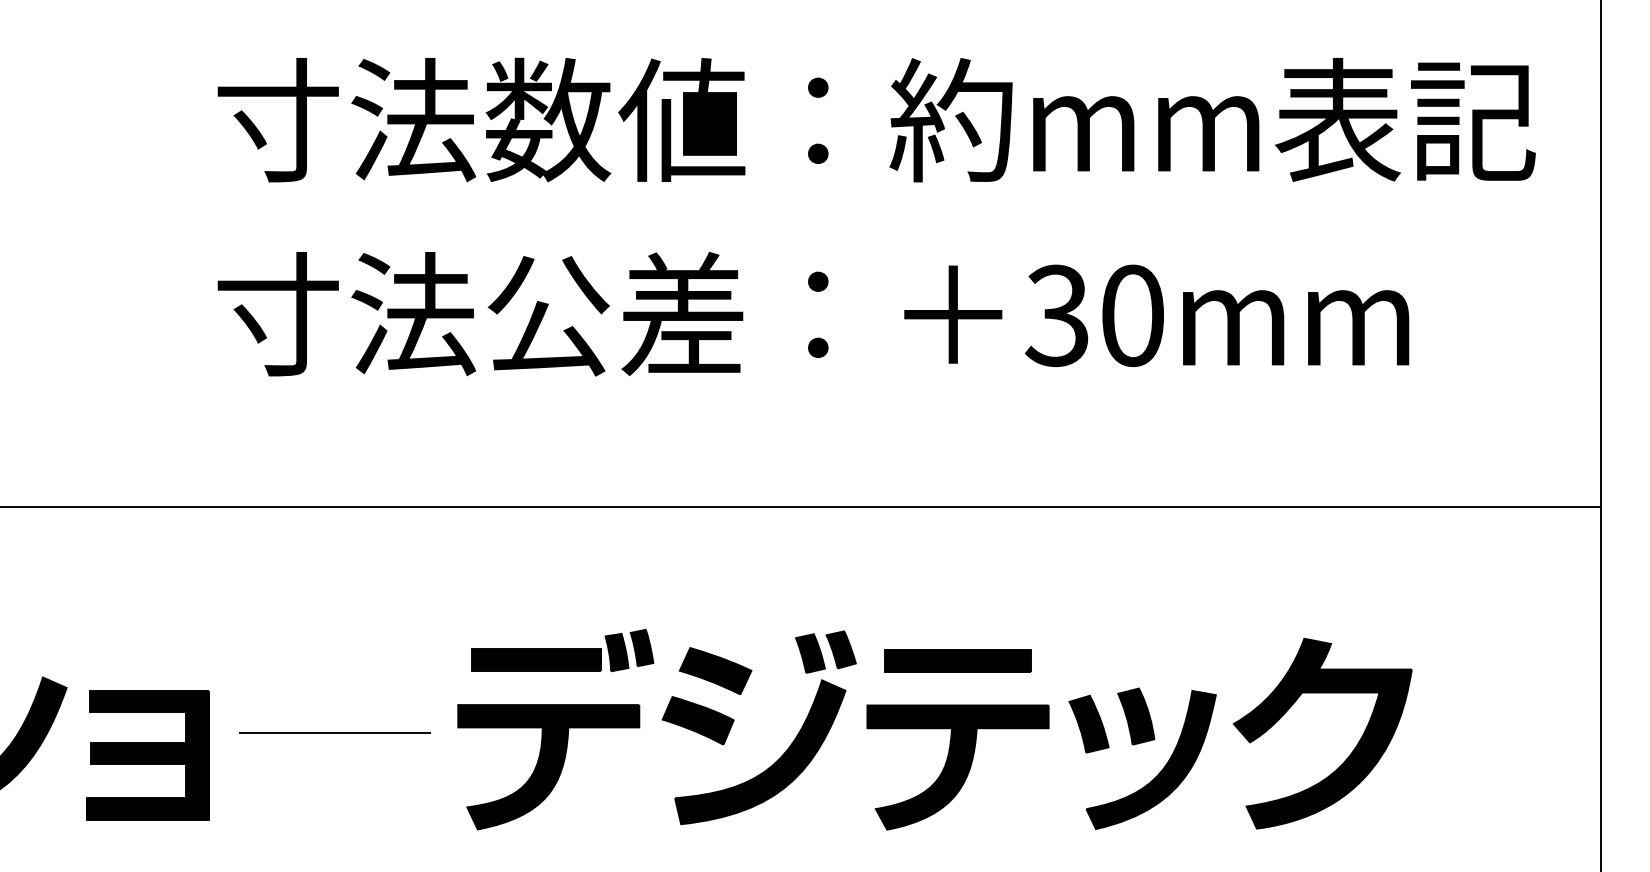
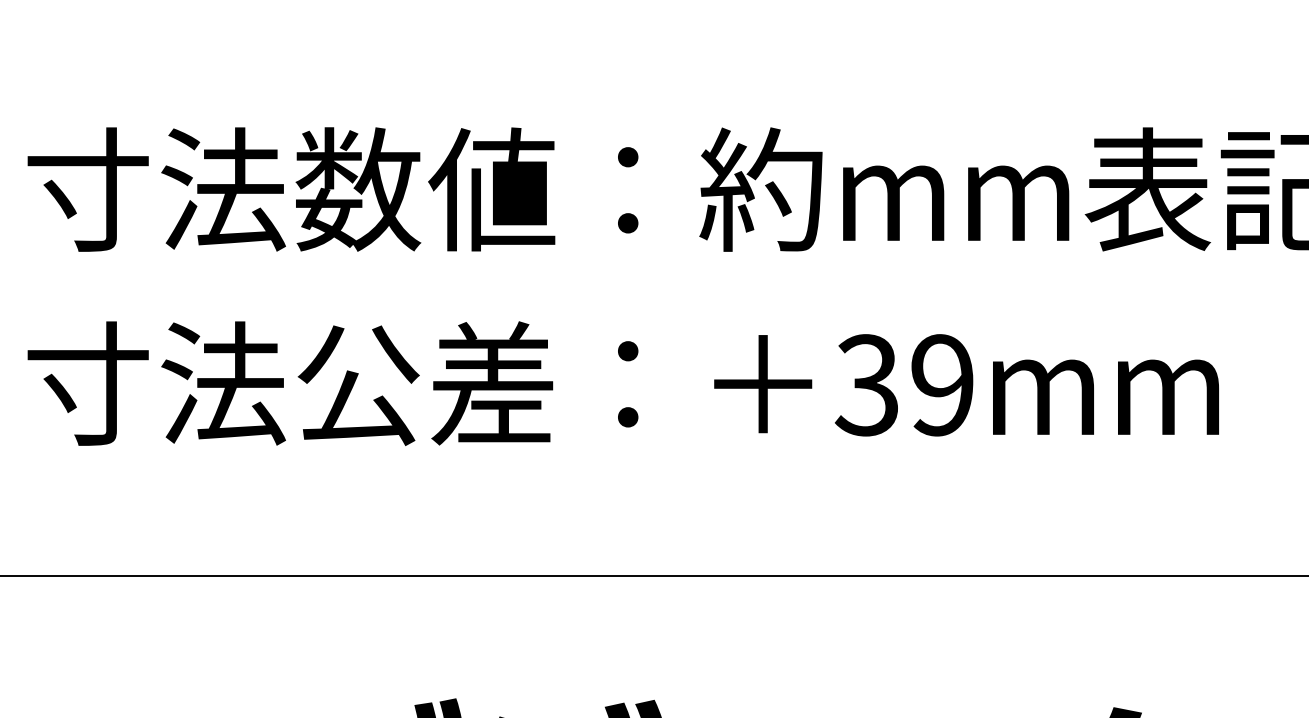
text: (1132, 315) -> (942, 384), 30mm -> 39mm

